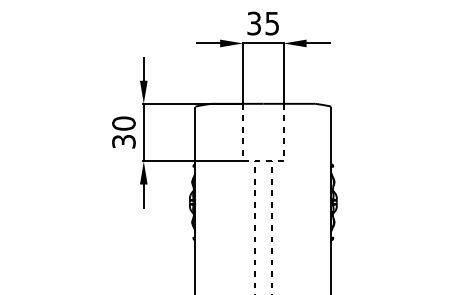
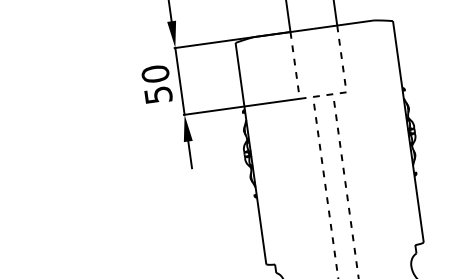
text: (123, 141) -> (157, 94), 30 -> 50

